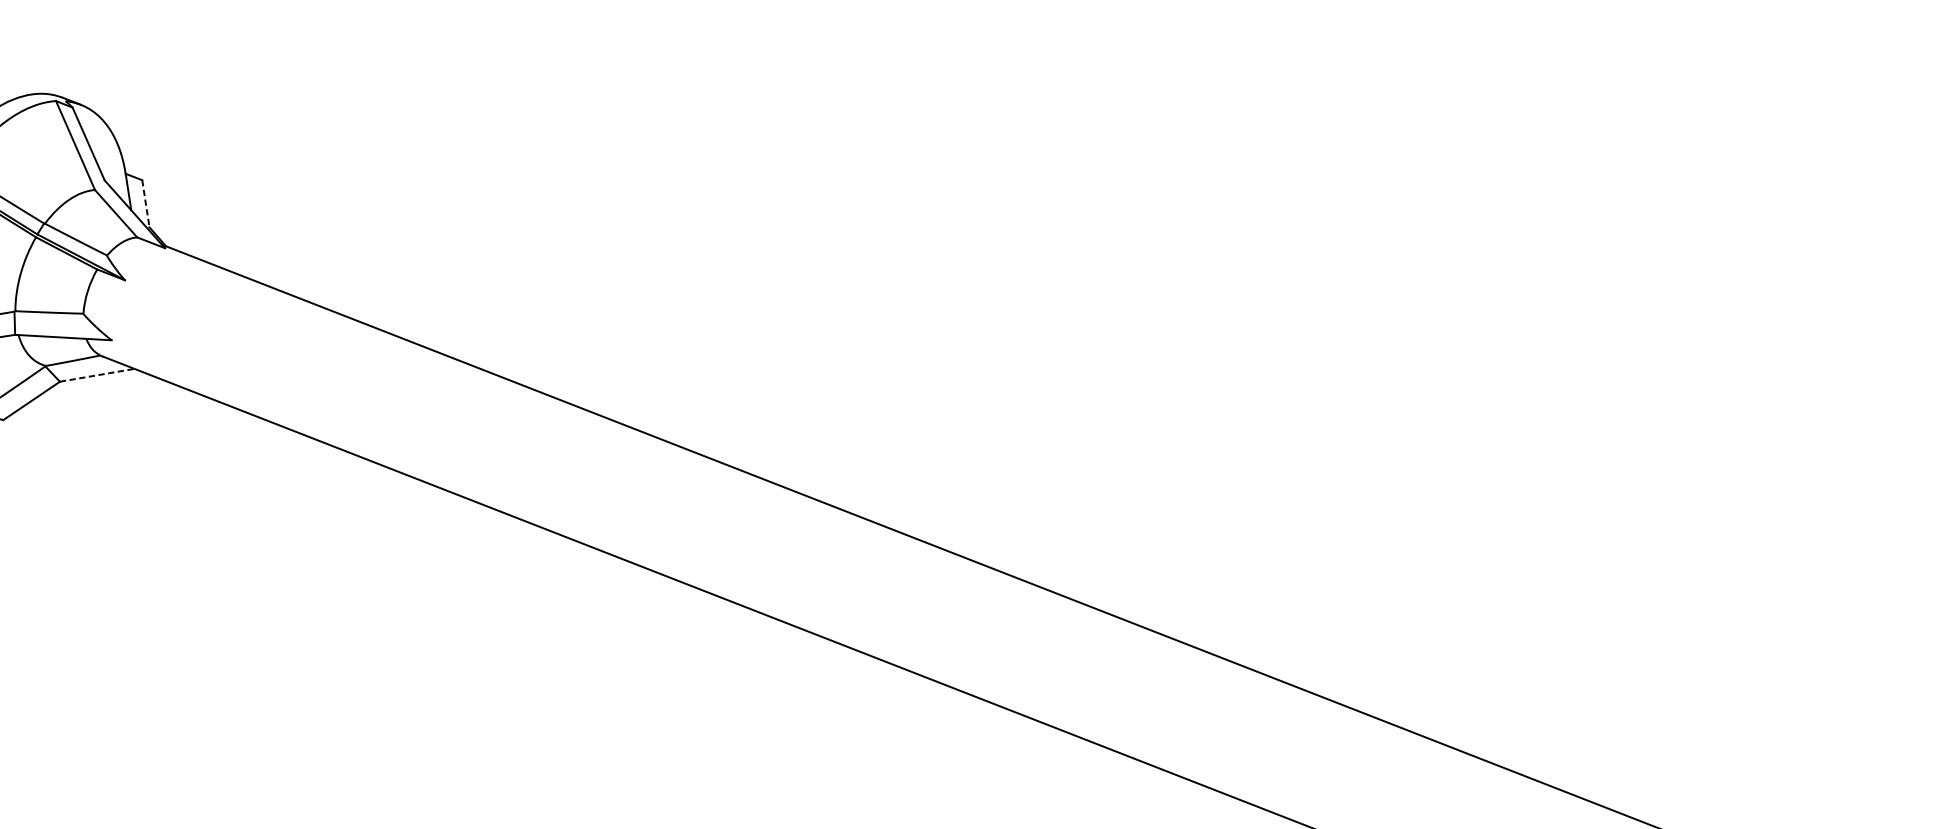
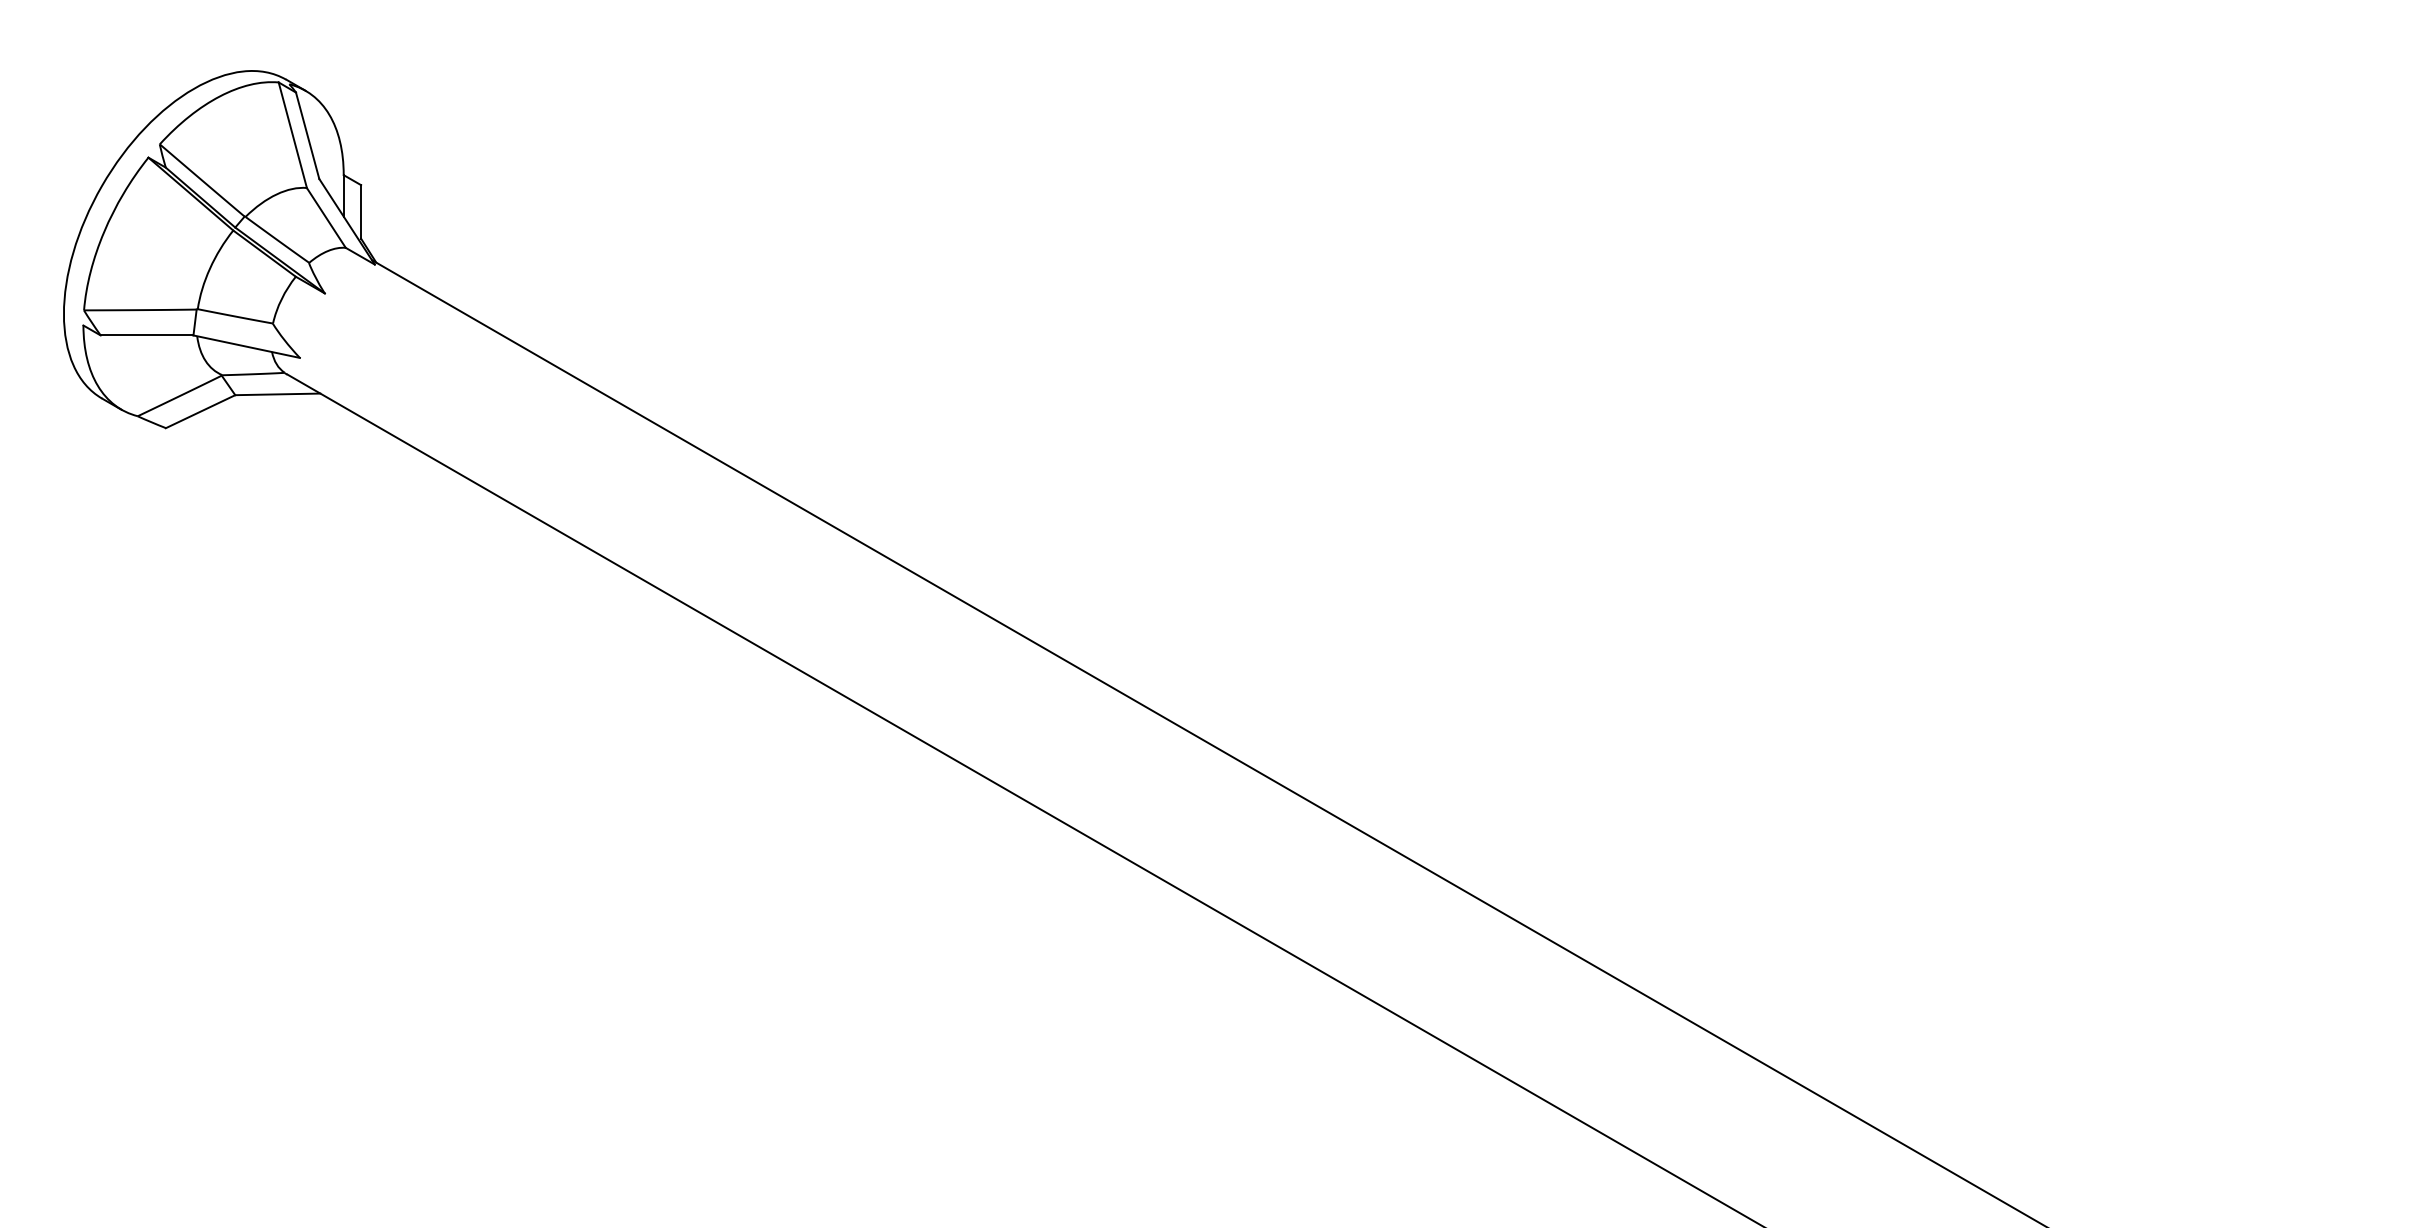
line: (146, 203) -> (361, 211), dashed -> solid
line: (96, 375) -> (277, 394), dashed -> solid

